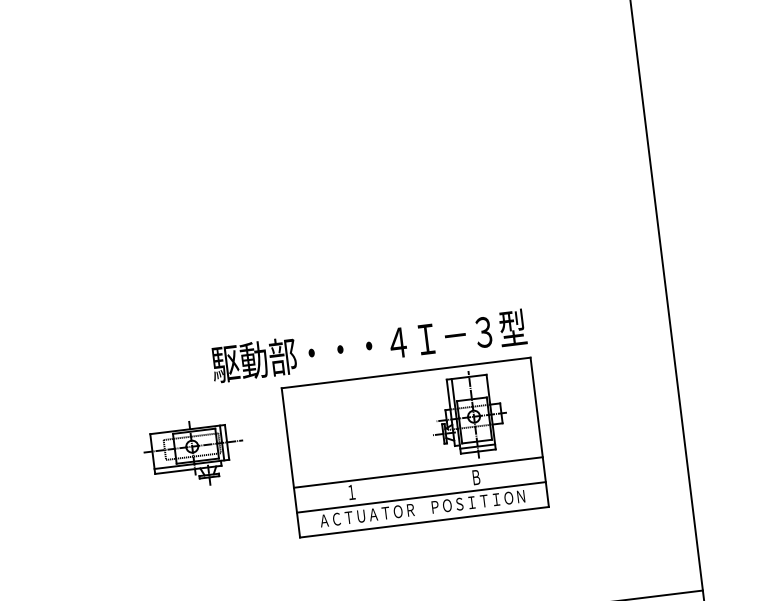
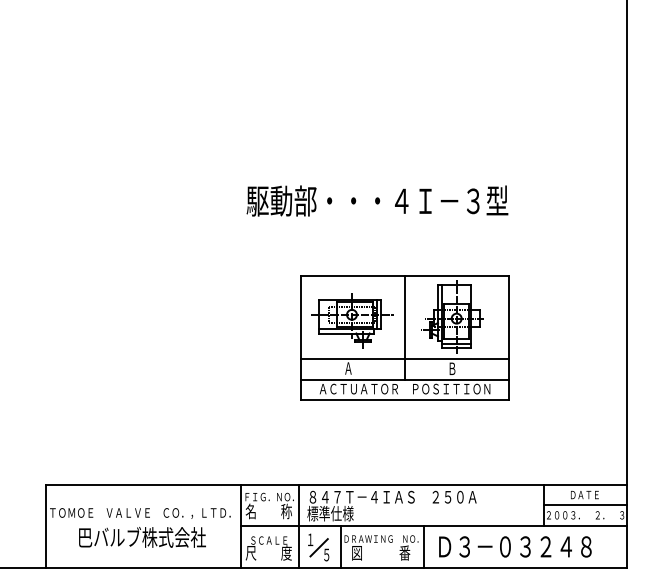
text: (368, 345) -> (377, 200), moved
line: (414, 434) -> (405, 327), added
part: (193, 453) -> (352, 320), moved
text: (351, 492) -> (348, 368), １ -> Ａ

